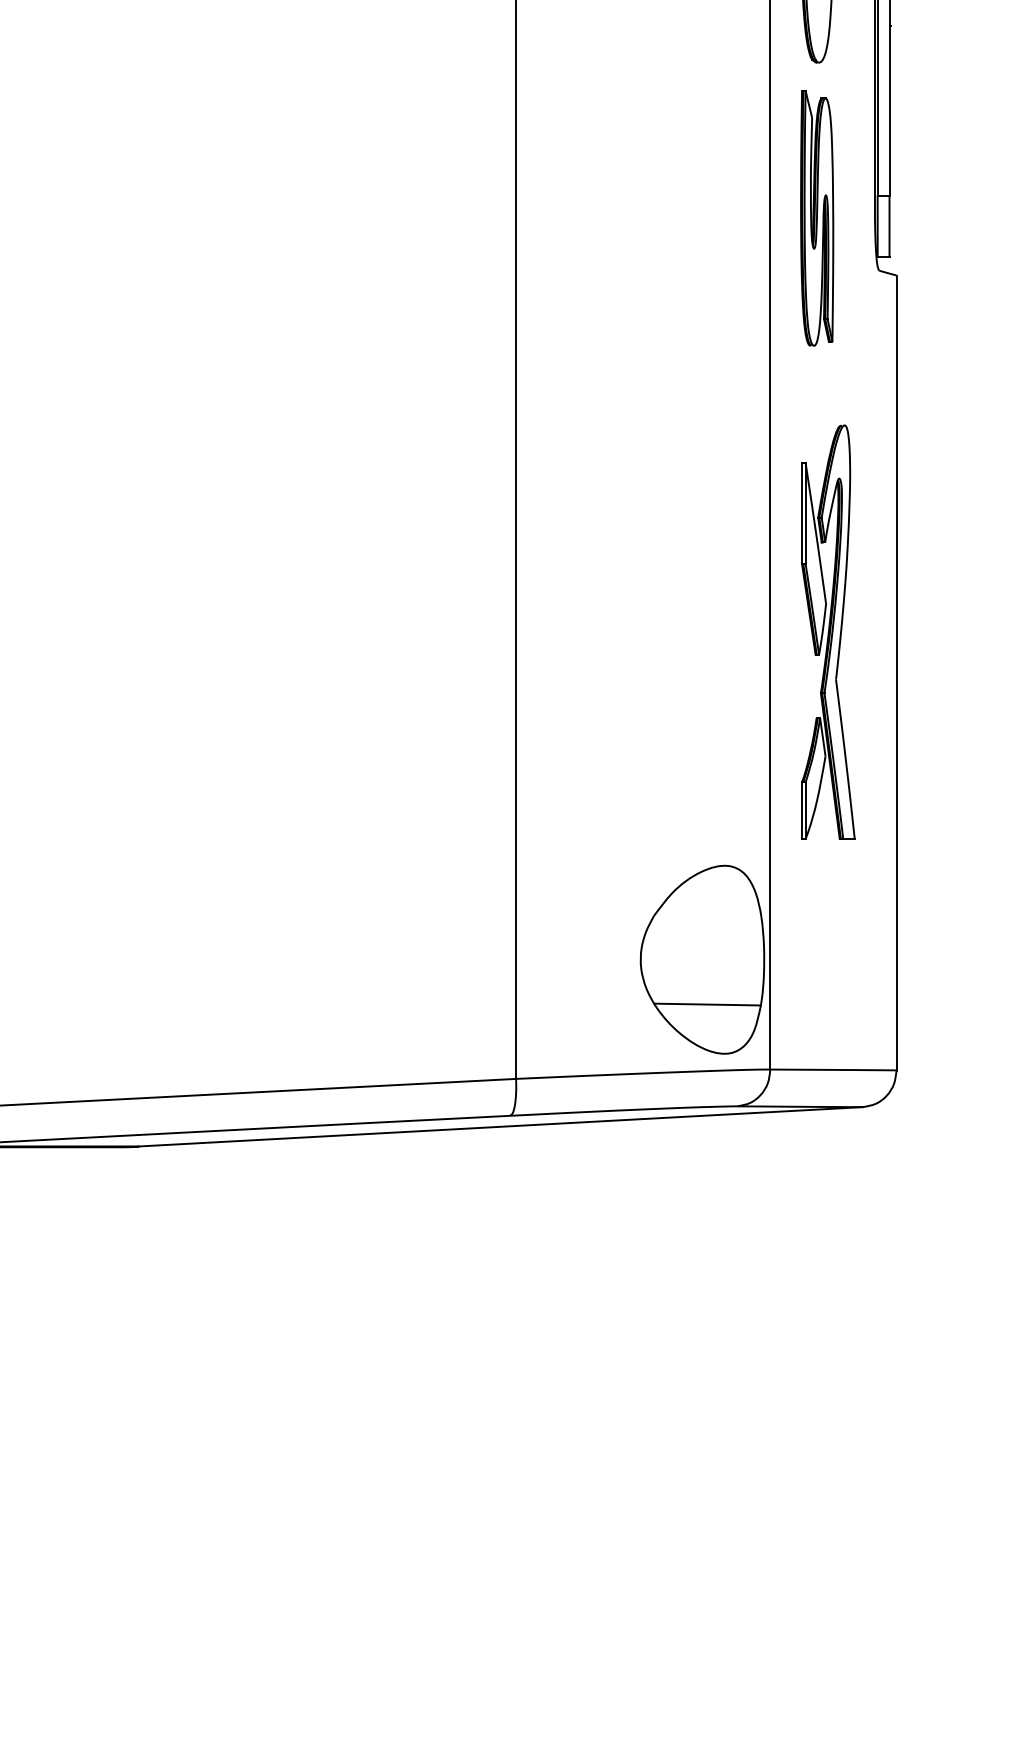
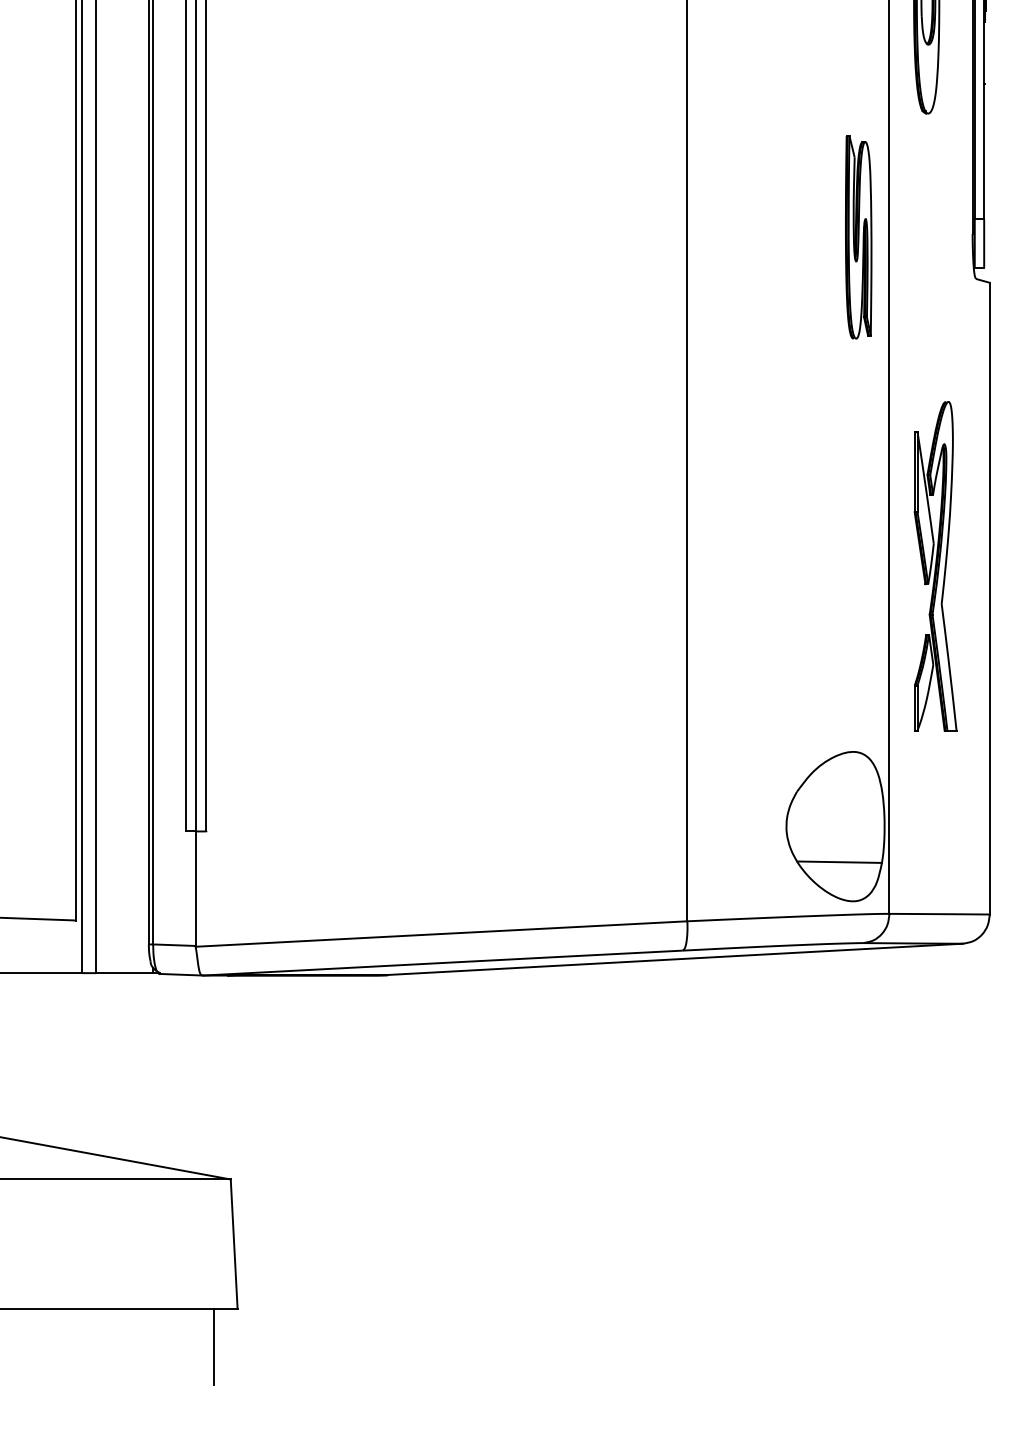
part: (816, 218) -> (858, 237), moved

